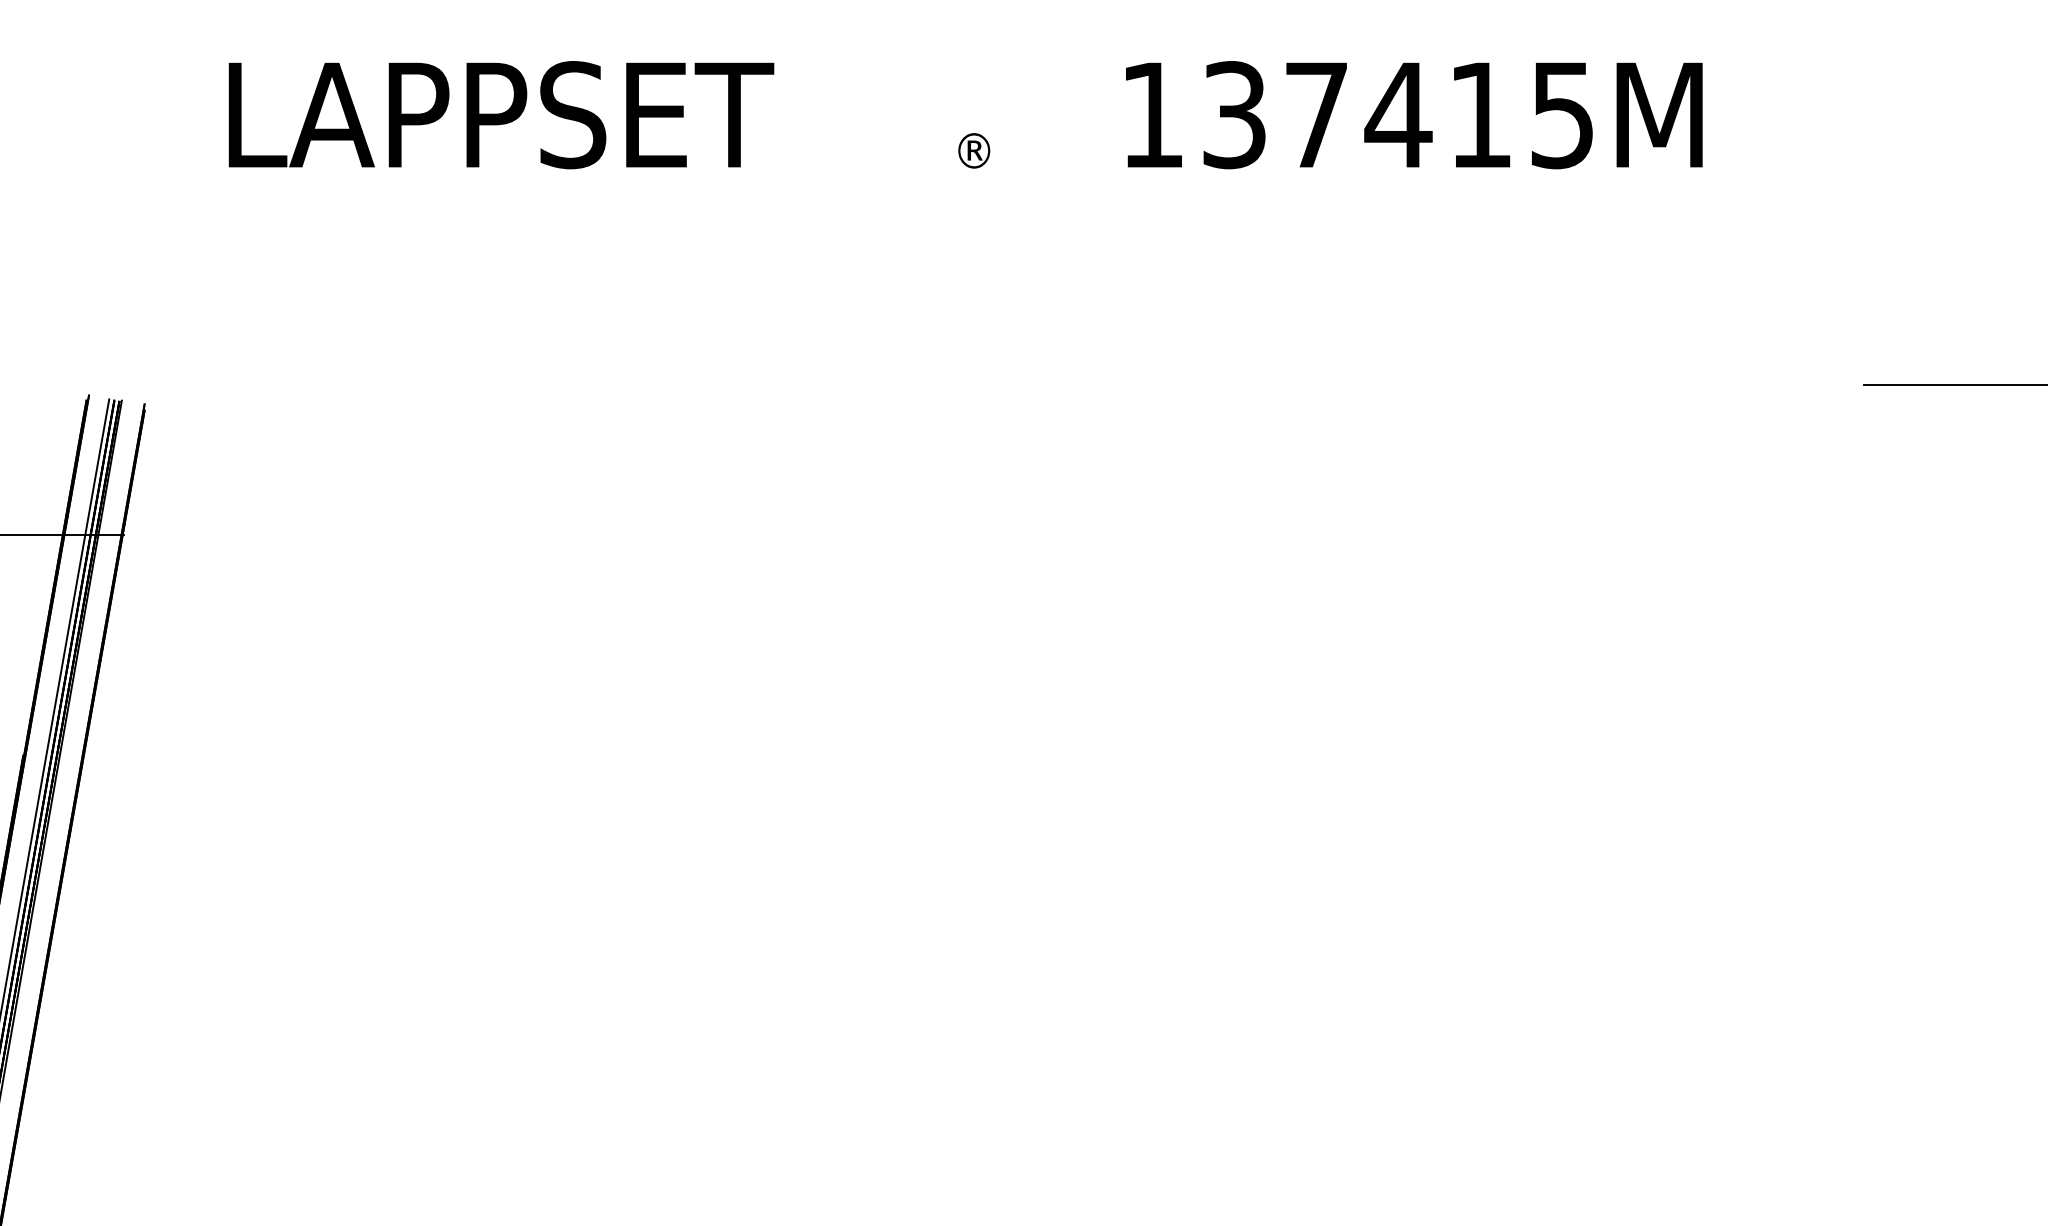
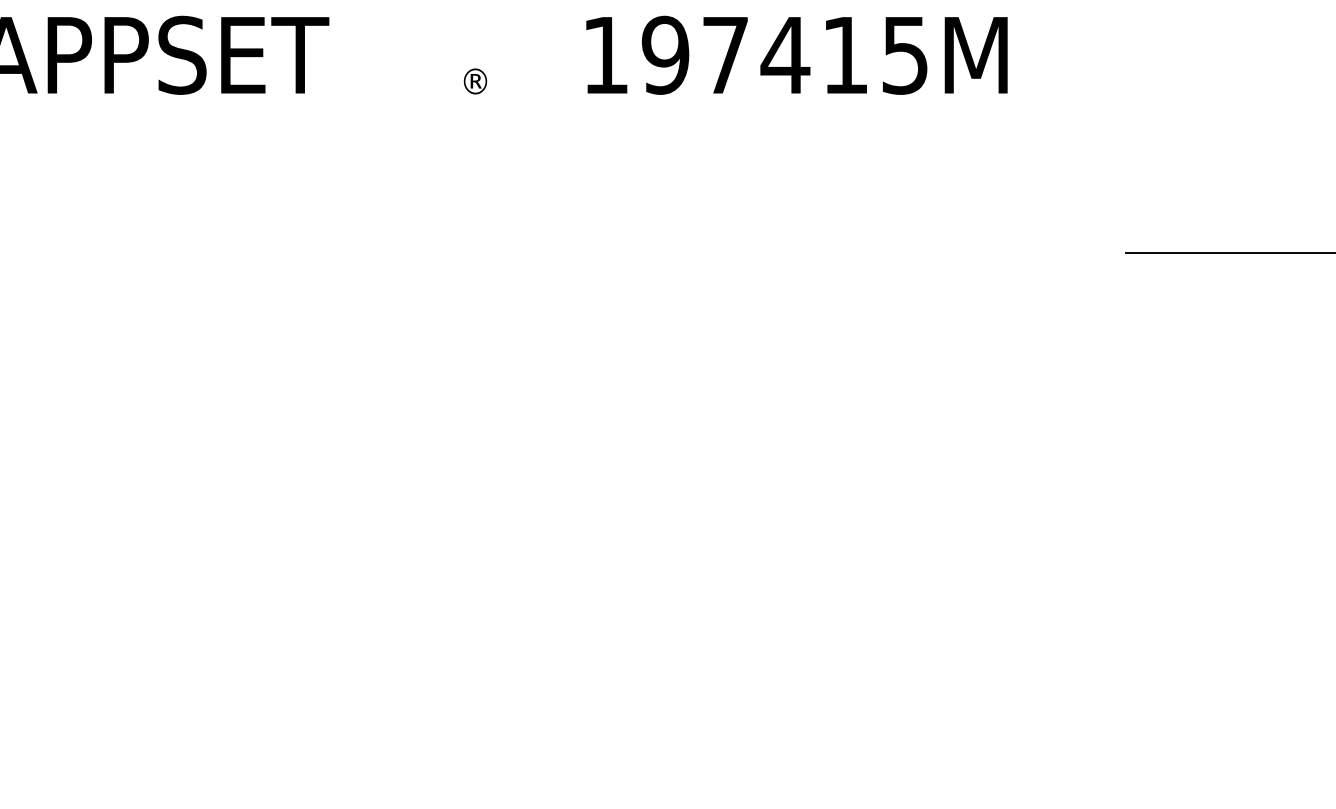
text: (1234, 115) -> (665, 55), 137415M -> 197415M

